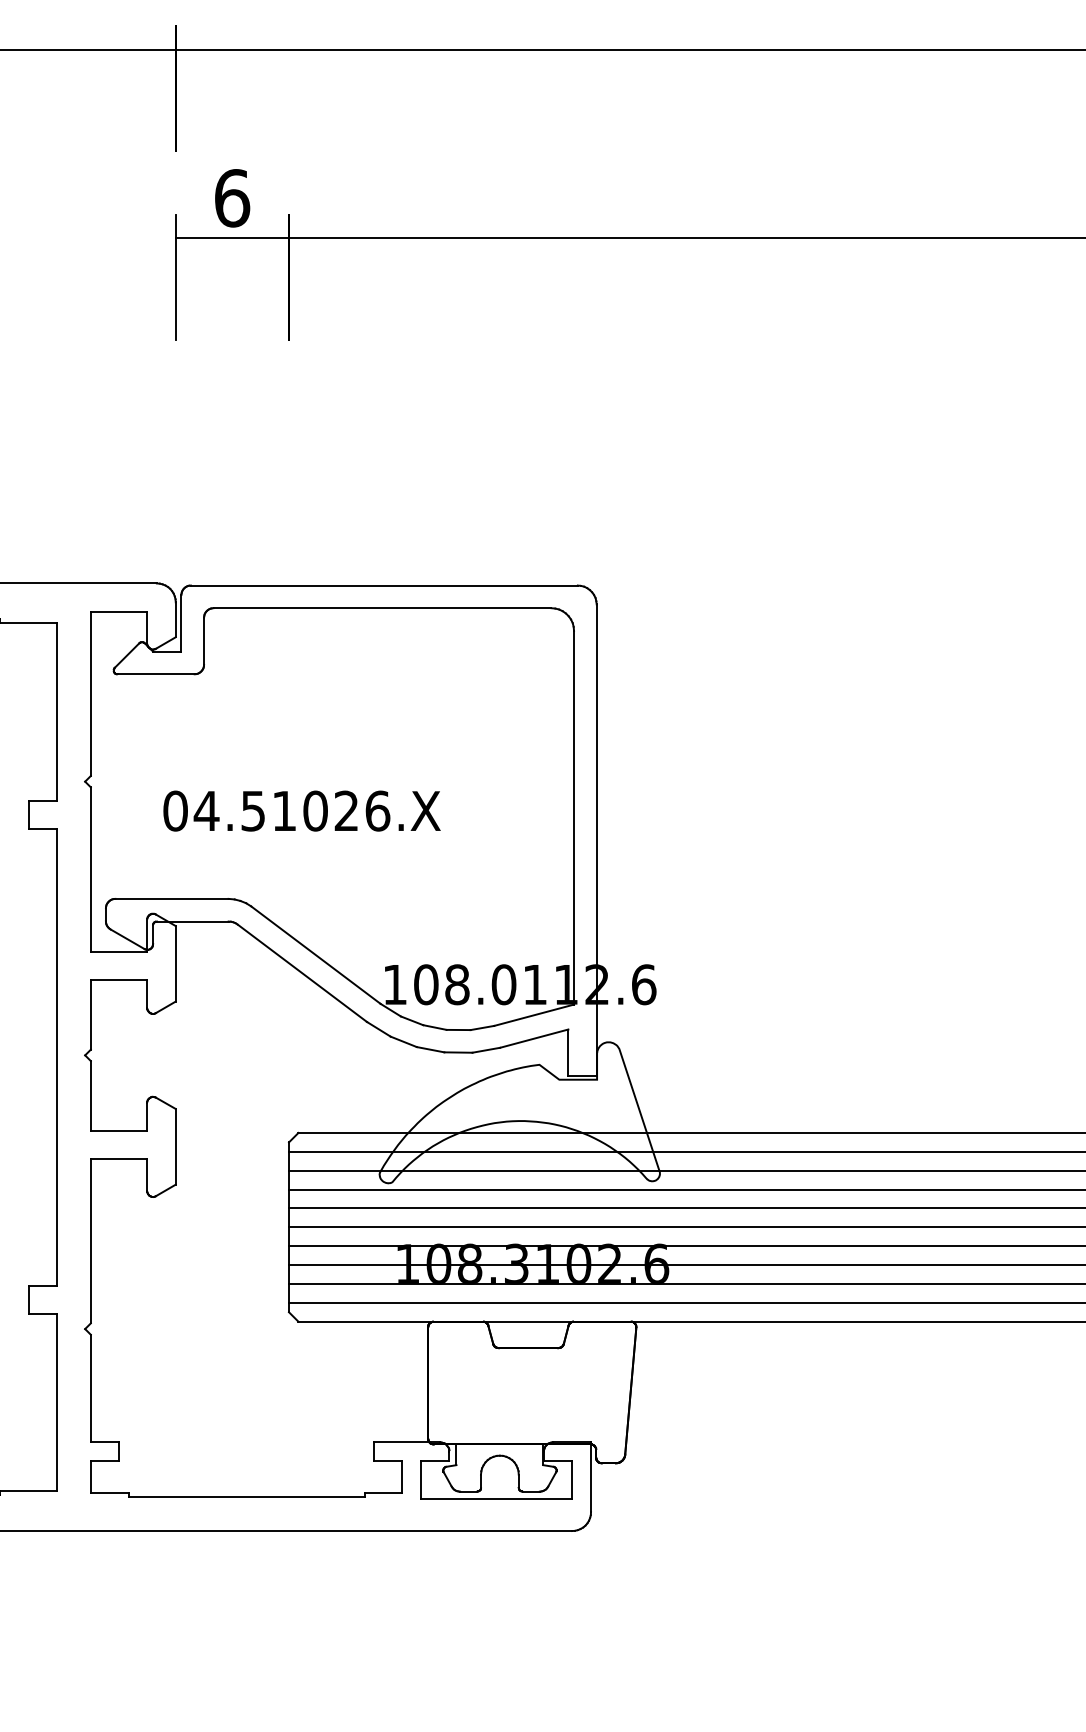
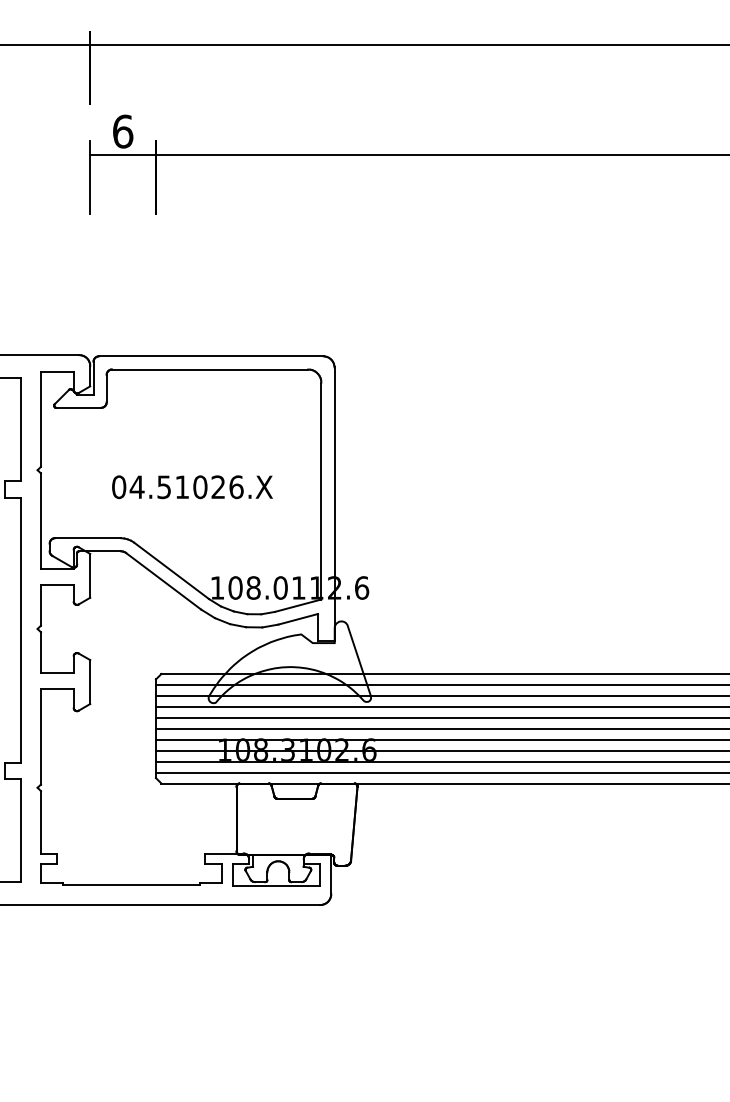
text: (302, 811) -> (192, 487), moved

